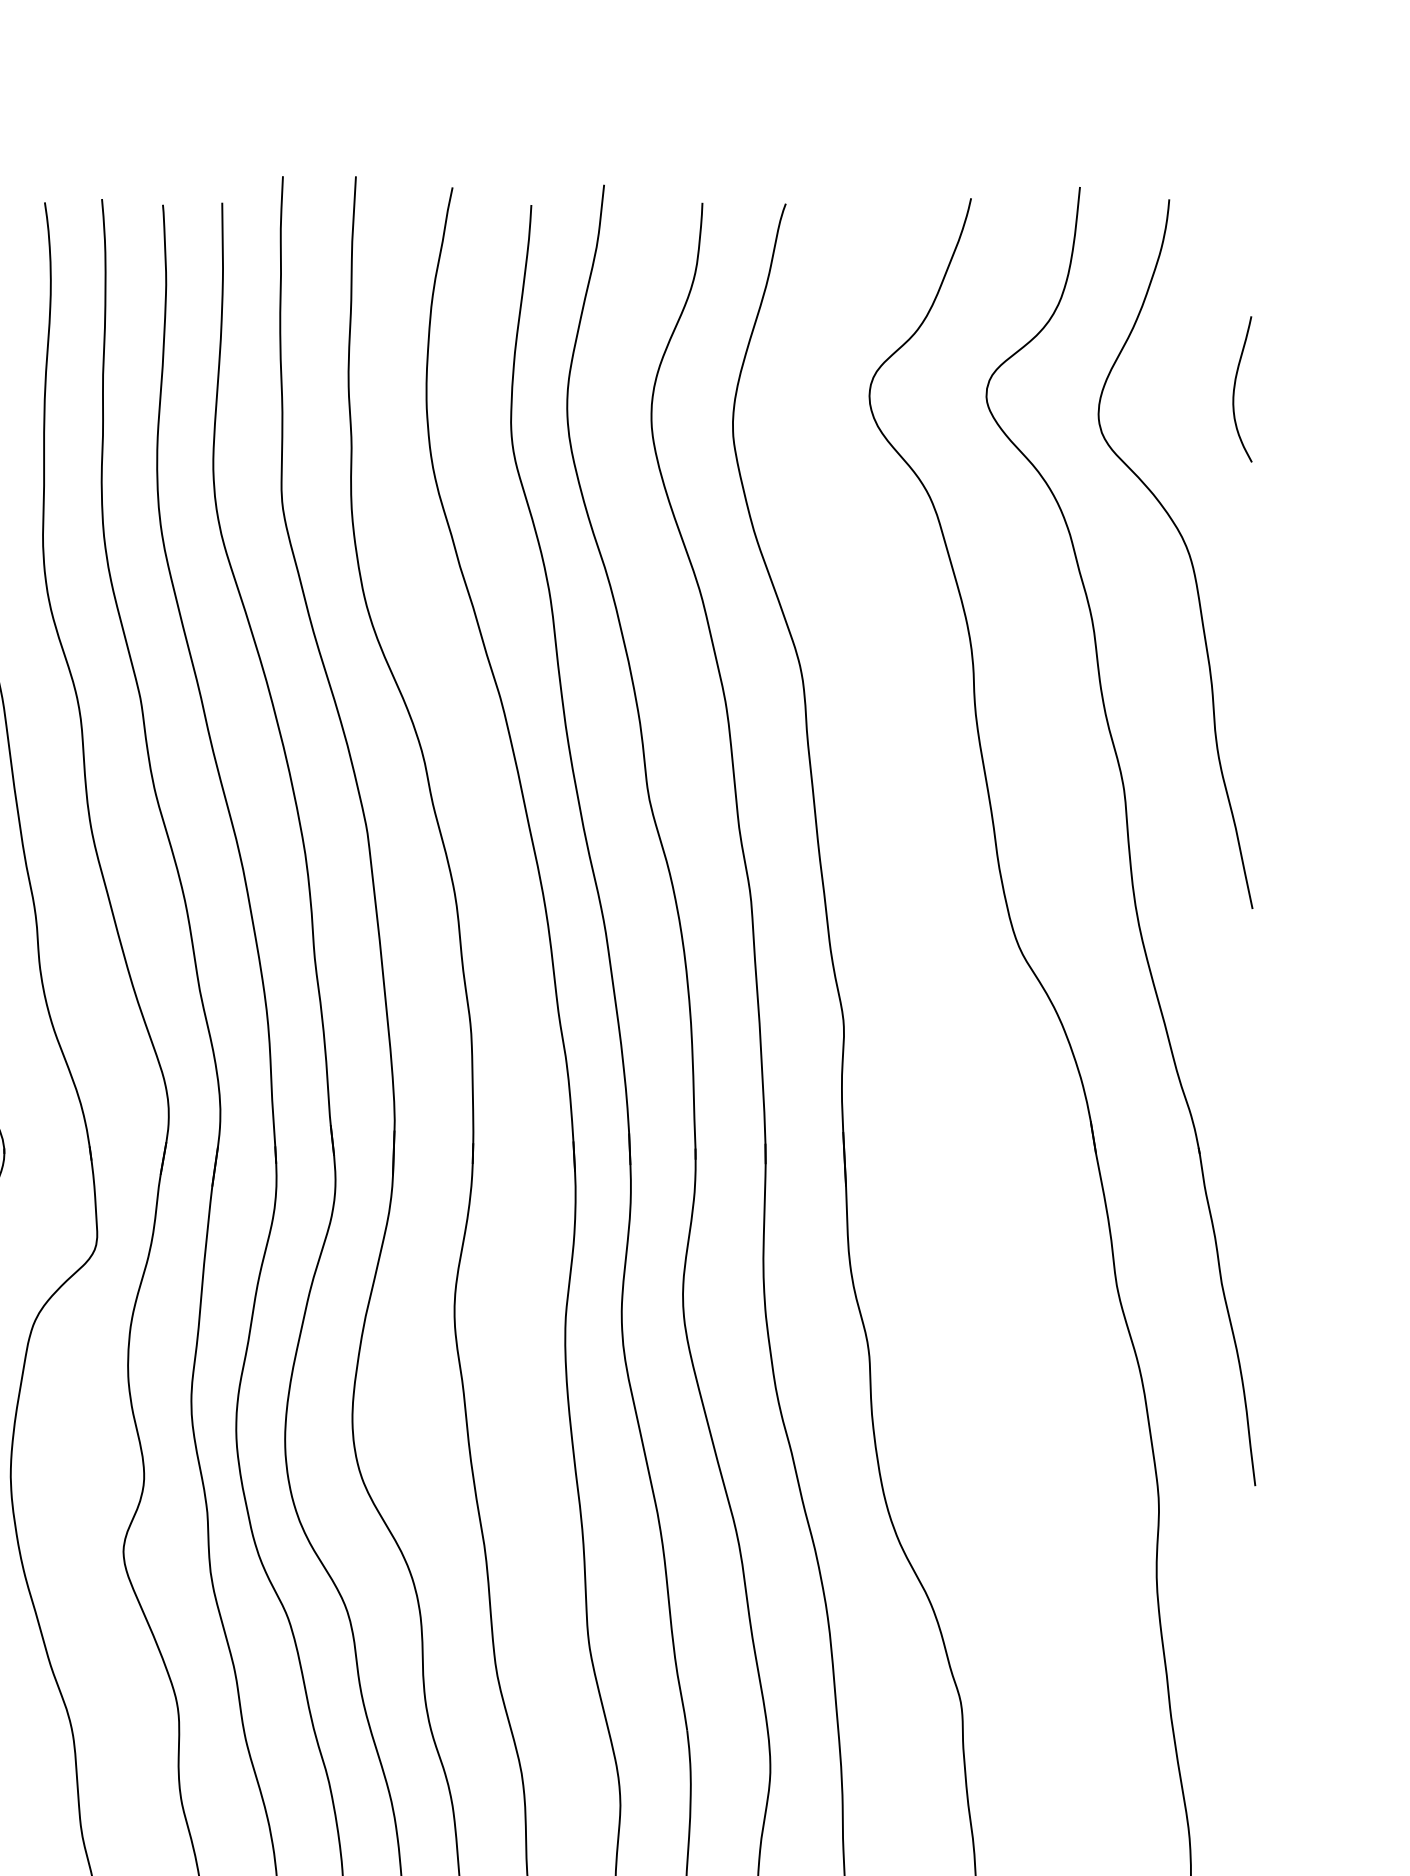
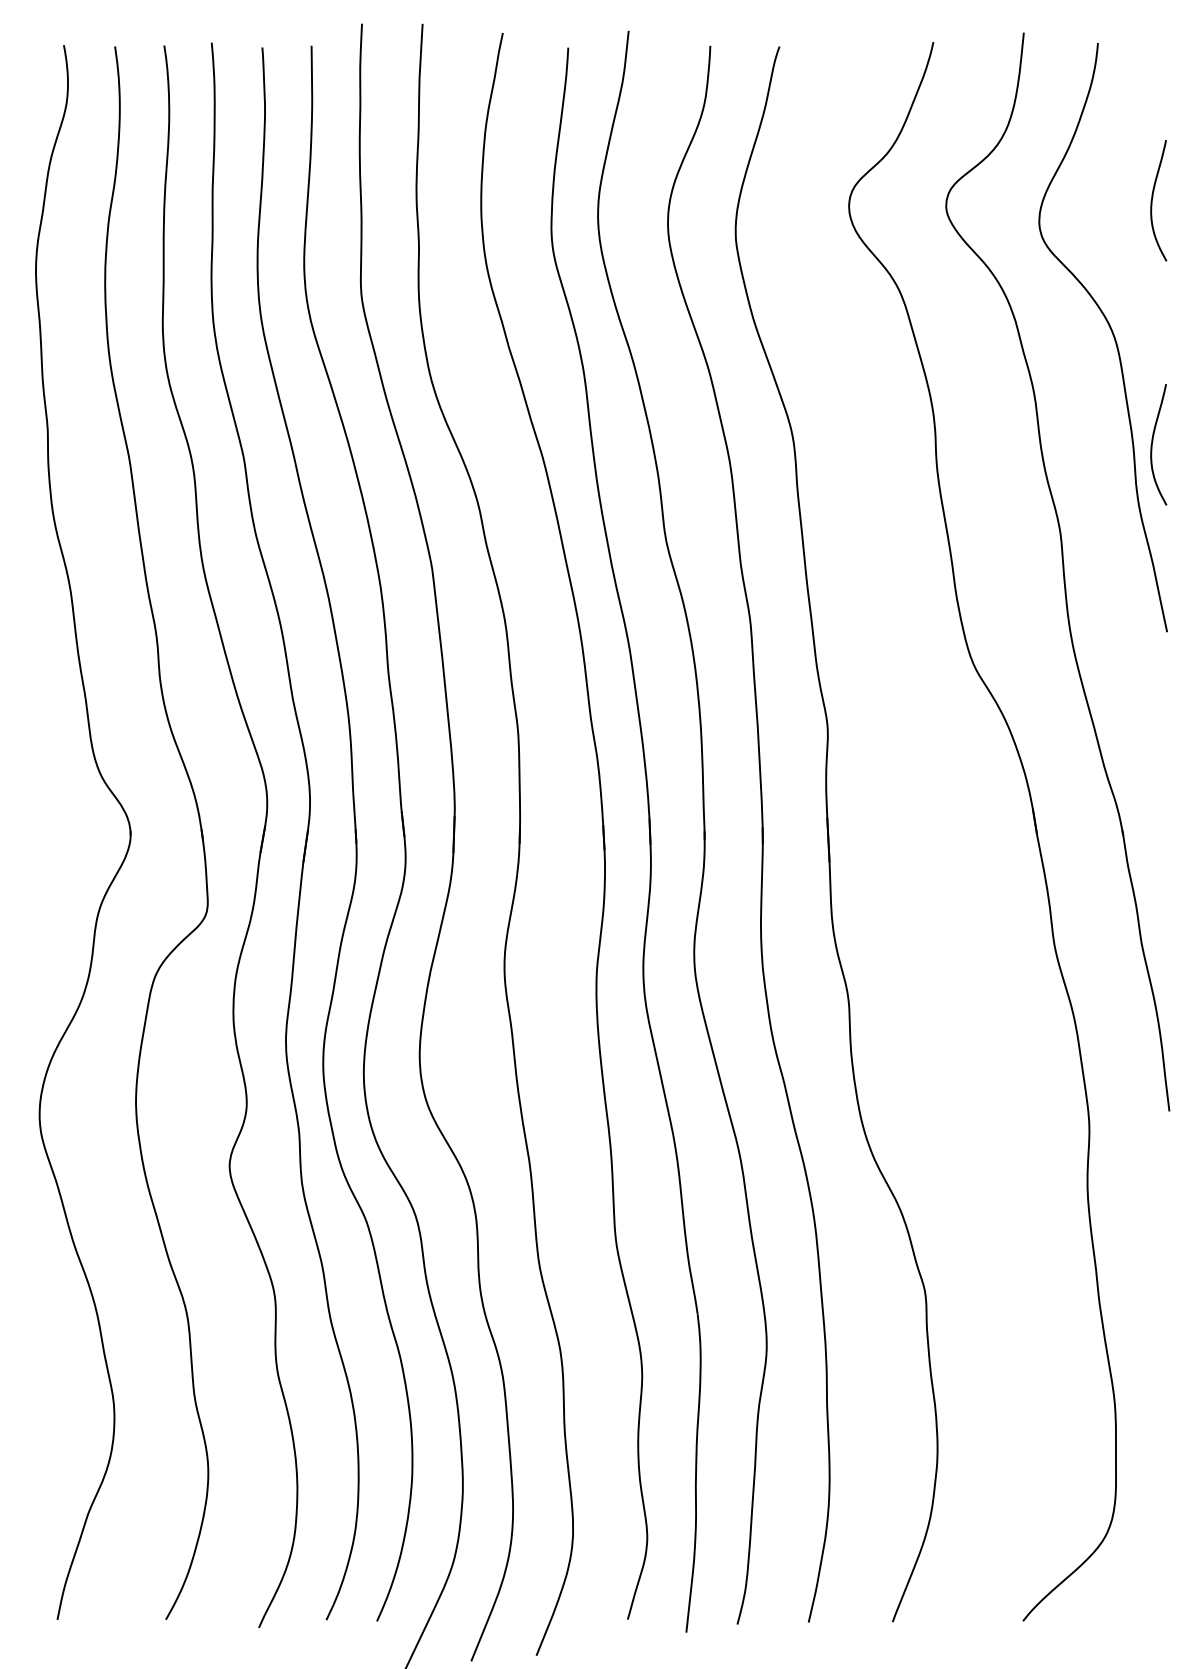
curve: (1236, 679) -> (1153, 441), added

